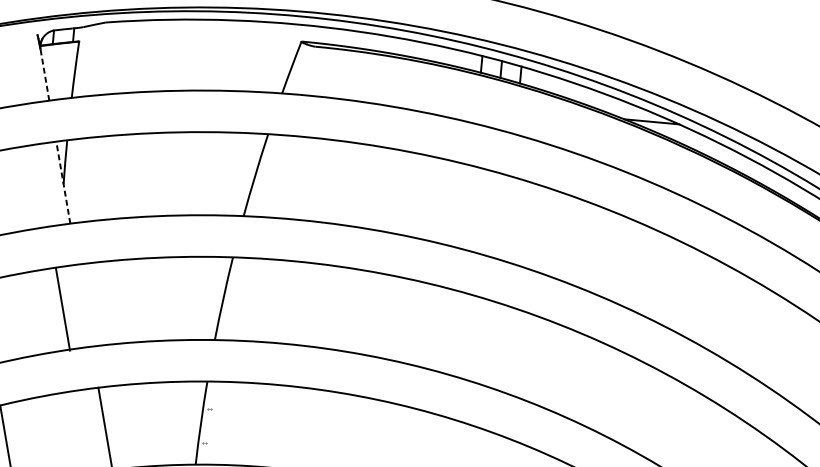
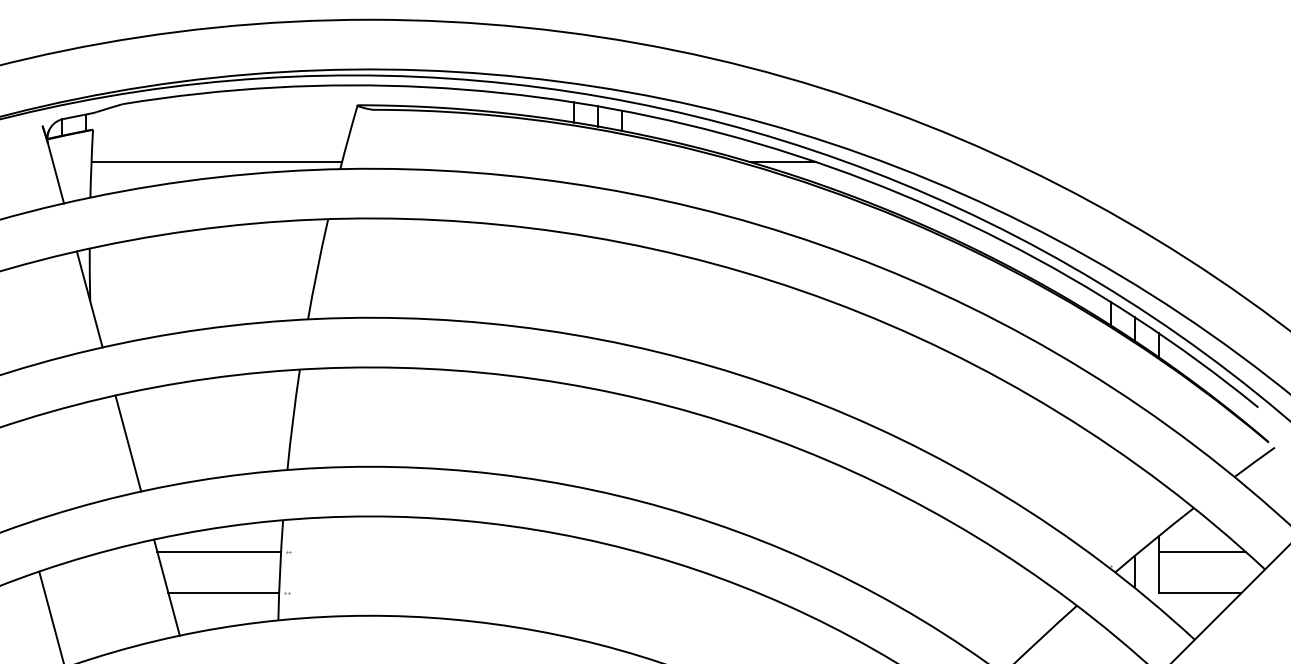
line: (45, 75) -> (56, 173), dashed -> solid
line: (179, 78) -> (216, 162), added
line: (63, 182) -> (89, 299), dashed -> solid
line: (63, 309) -> (128, 443), moved
line: (151, 403) -> (219, 552), added
line: (152, 438) -> (223, 593), added

